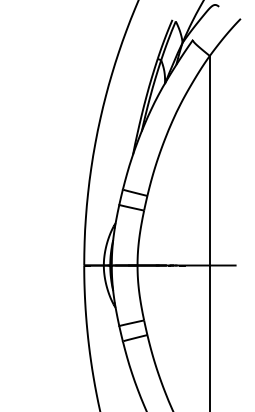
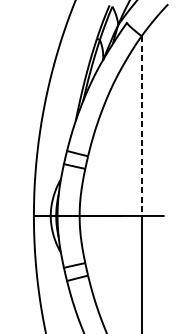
line: (209, 160) -> (141, 125), solid -> dashed

